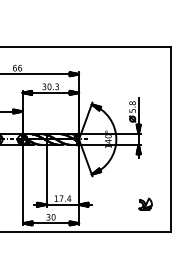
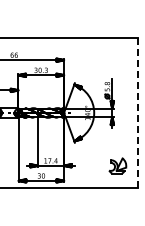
line: (171, 140) -> (138, 113), solid -> dashed
part: (145, 203) -> (117, 164), size x1.6

